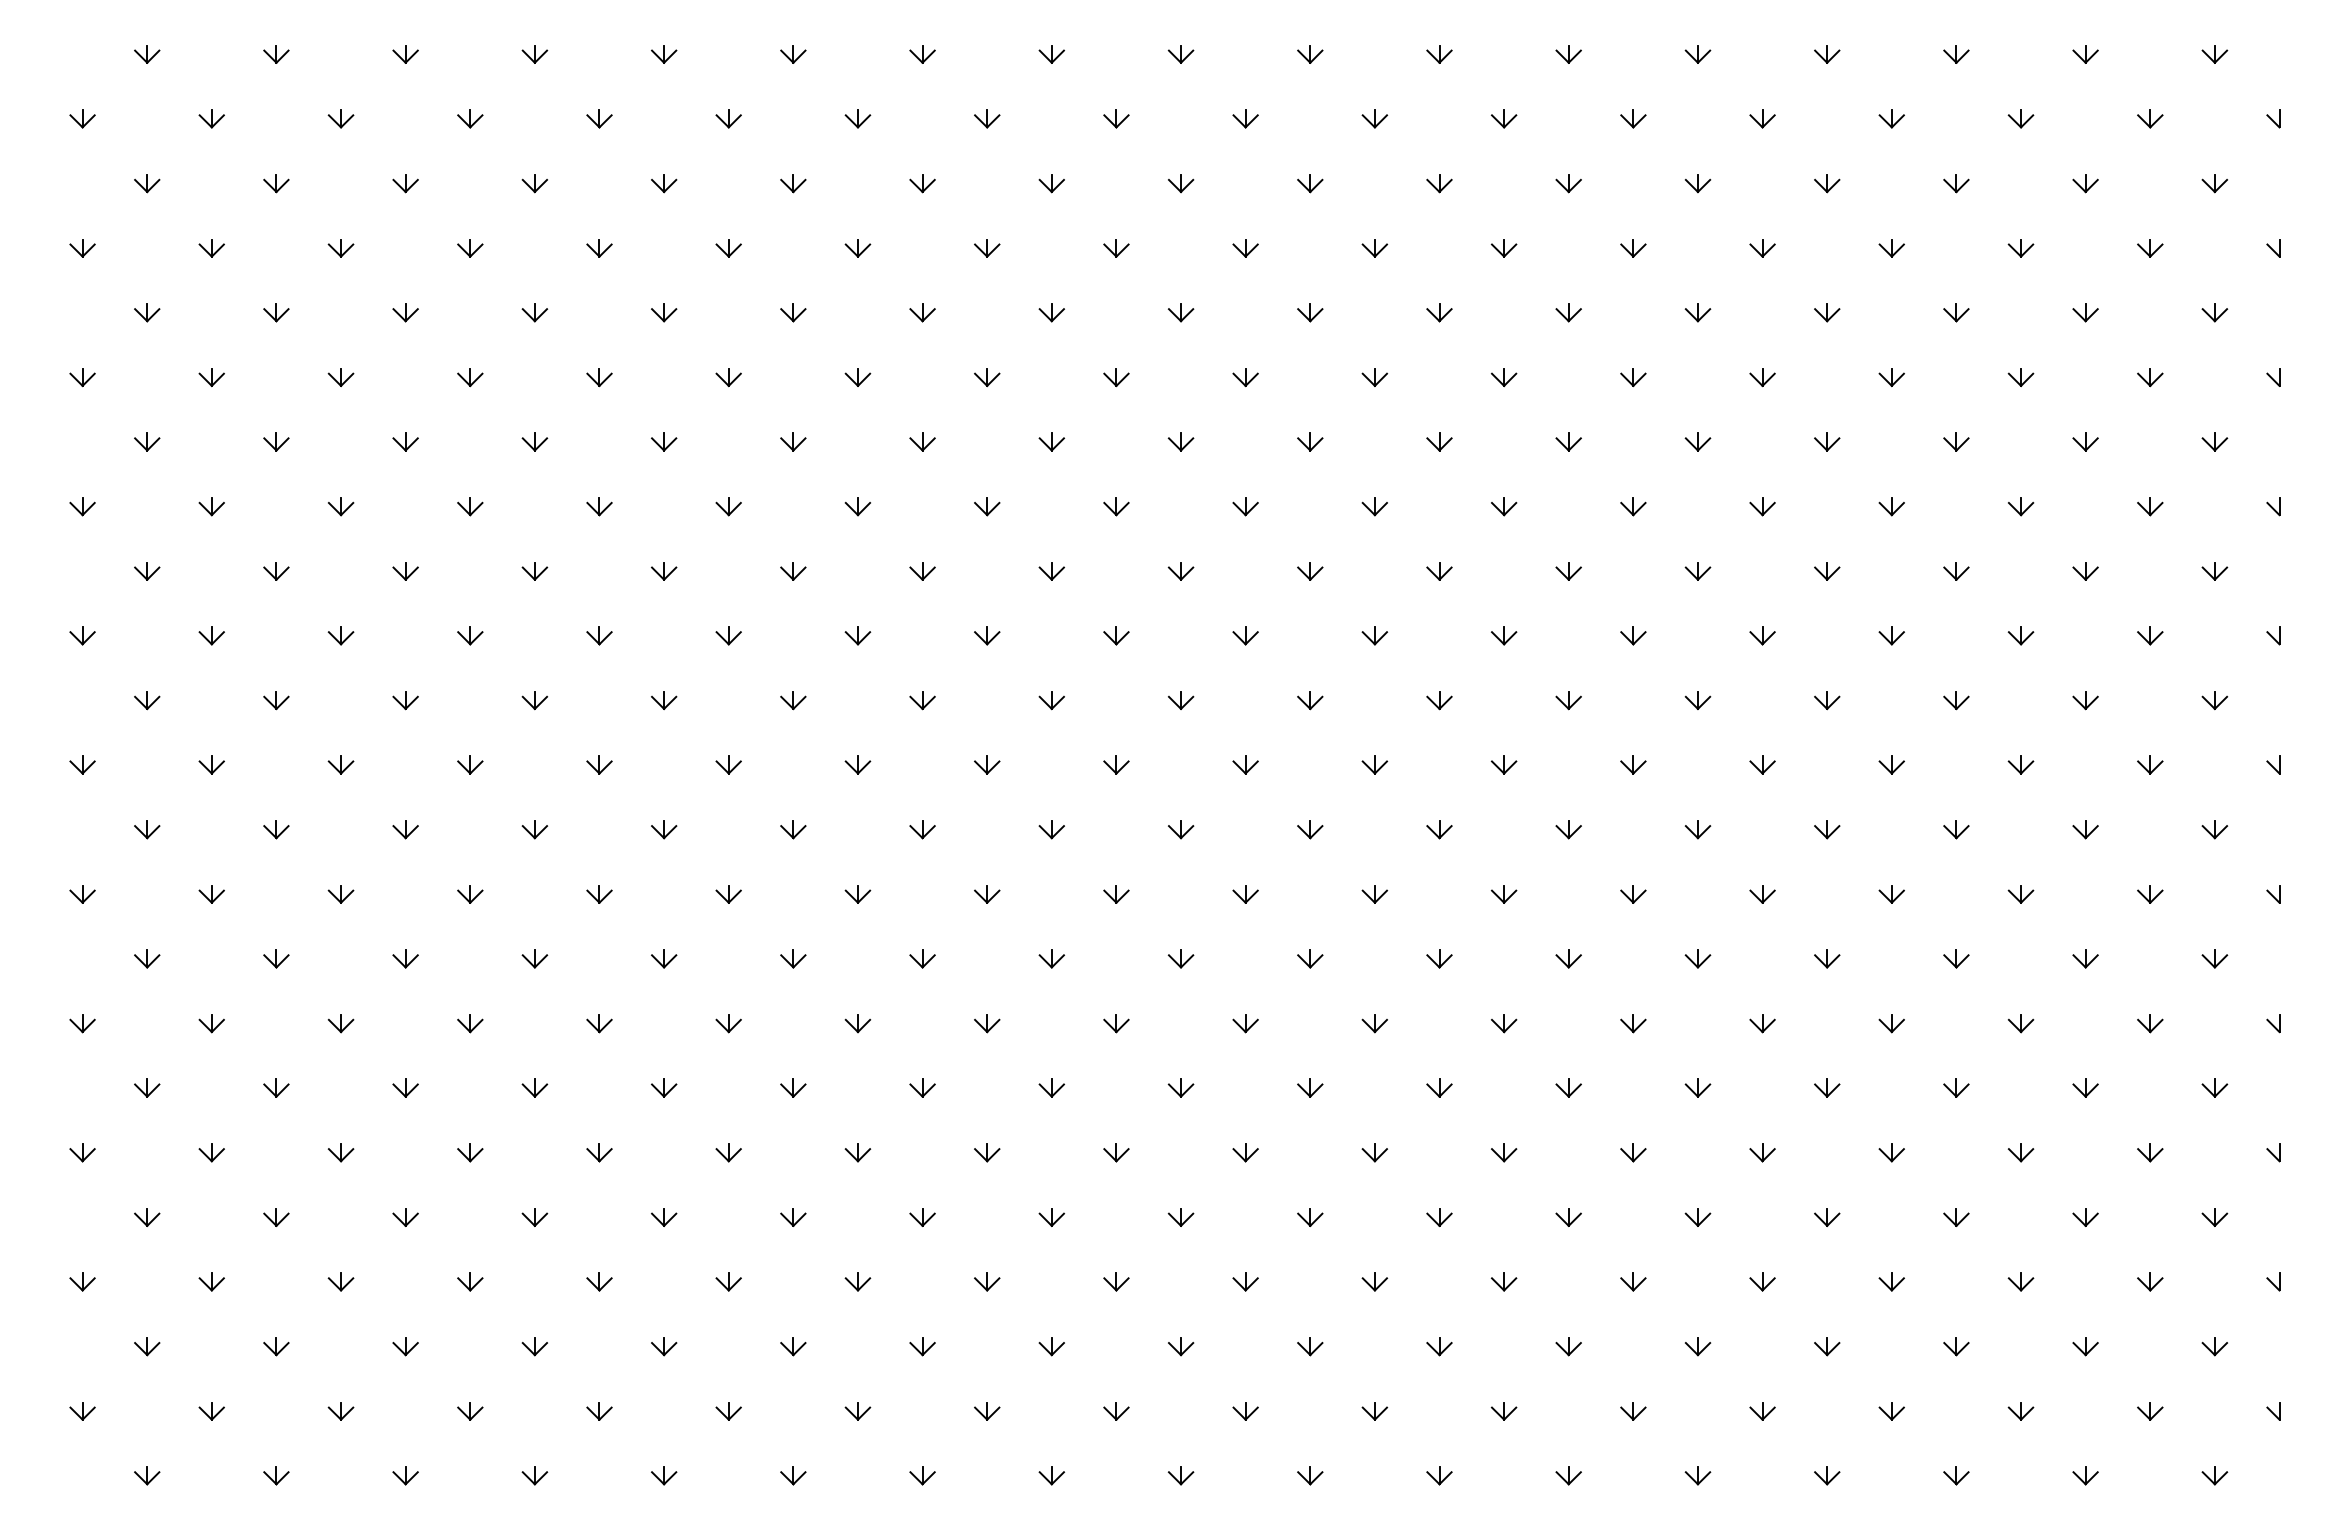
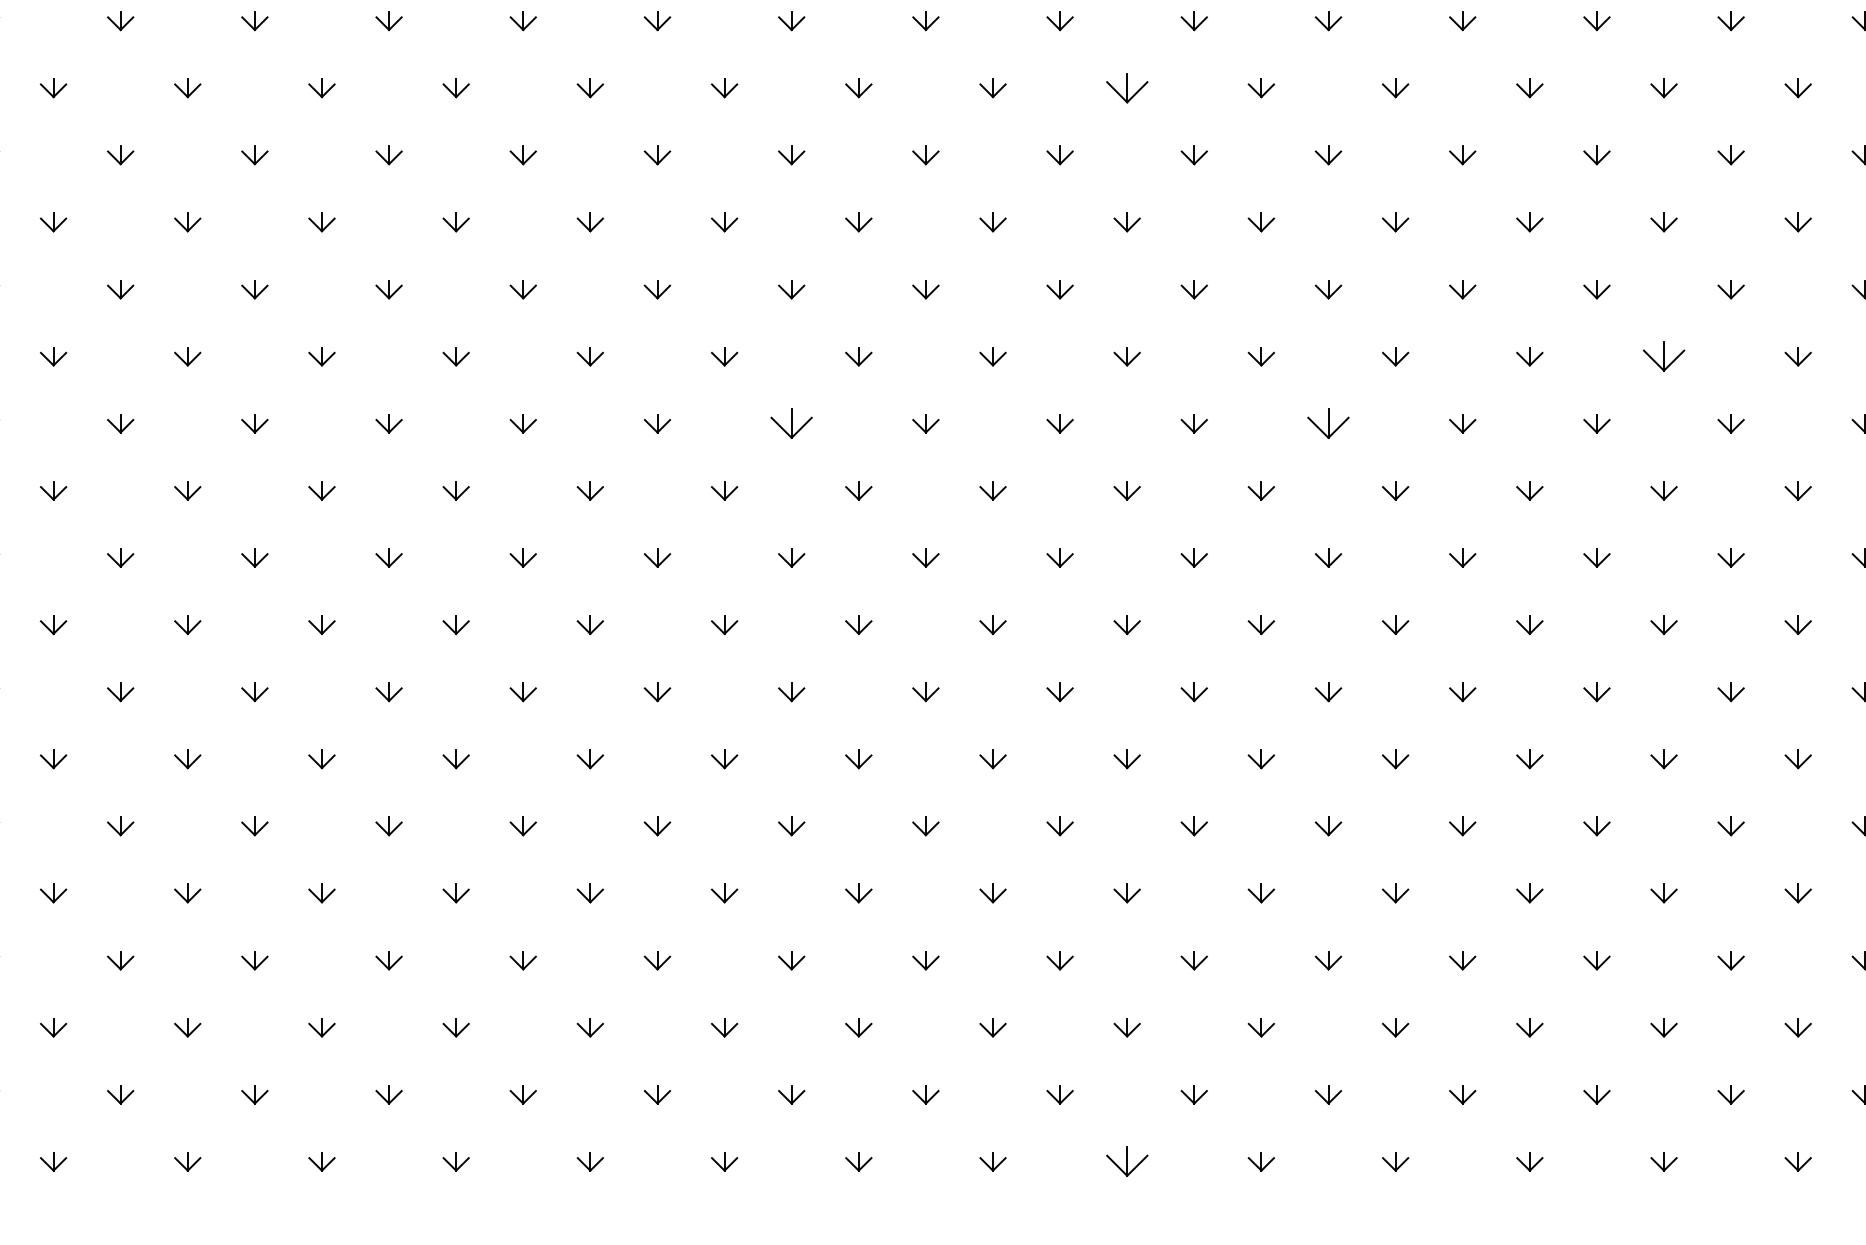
part: (1180, 441) -> (1126, 87), size x1.6
part: (1697, 700) -> (1663, 356), size x1.6
part: (857, 764) -> (791, 423), size x1.6
part: (1374, 764) -> (1328, 423), size x1.6
part: (1180, 1475) -> (1126, 1161), size x1.6

